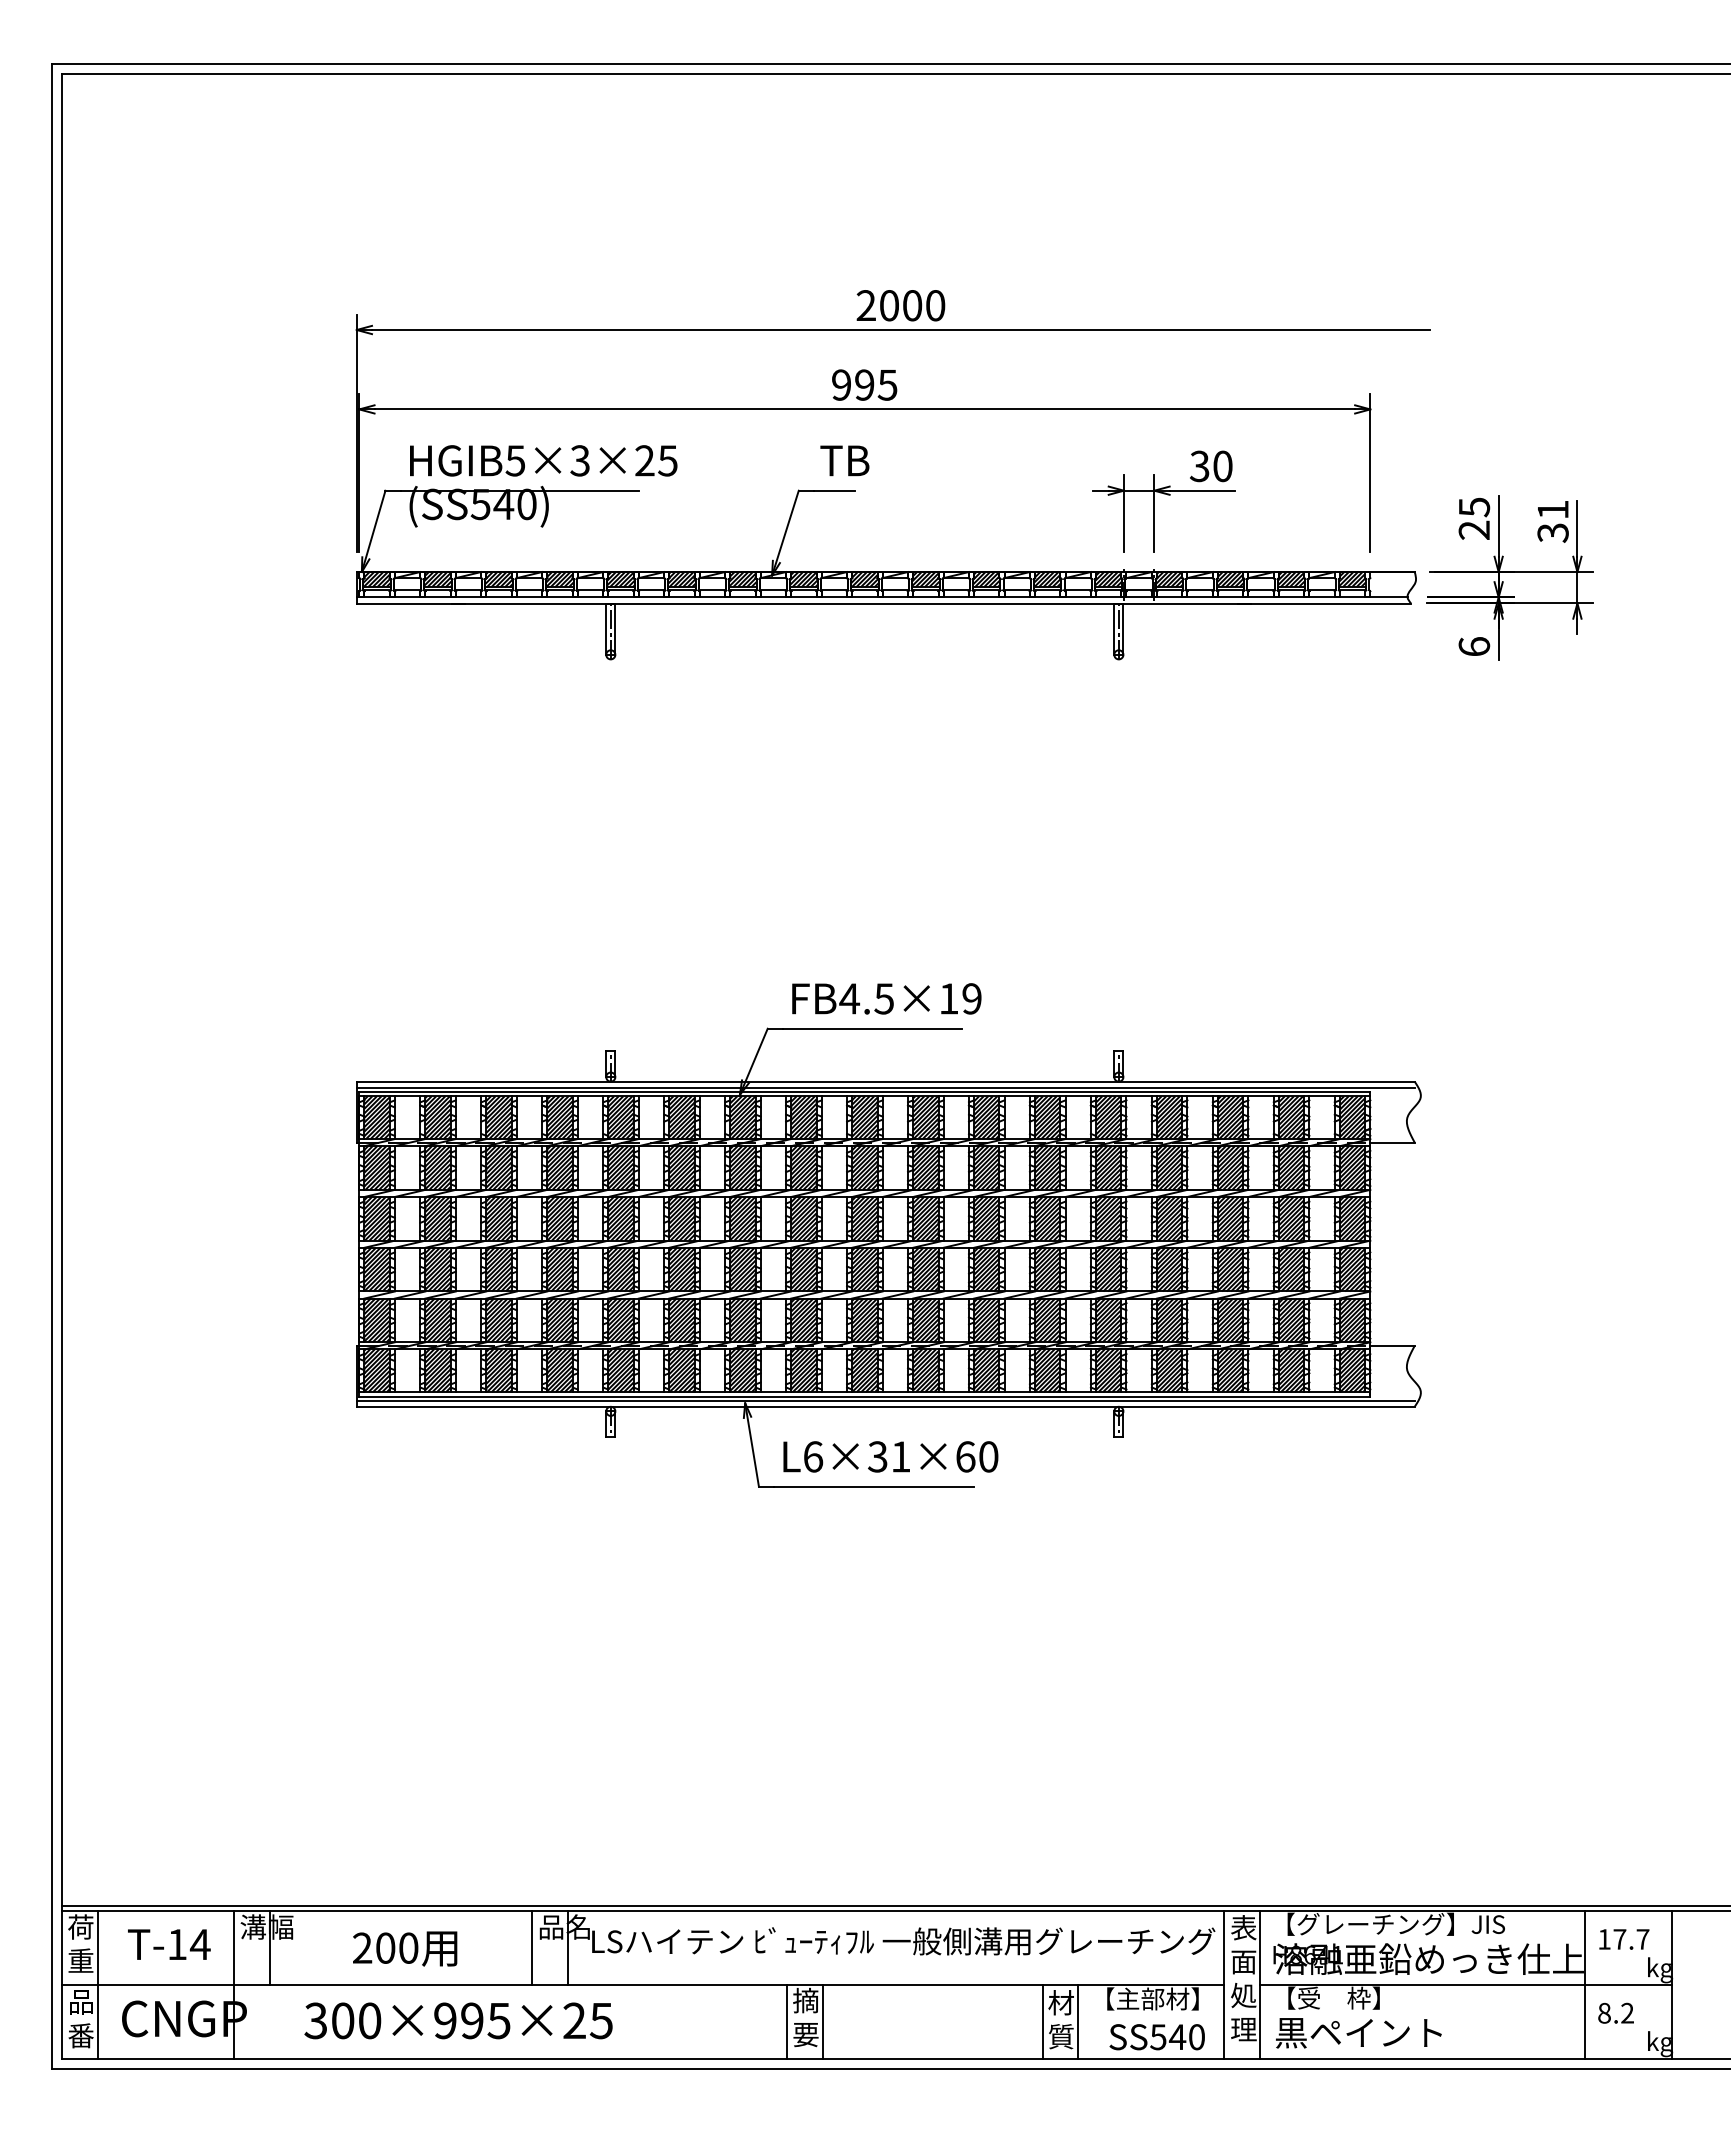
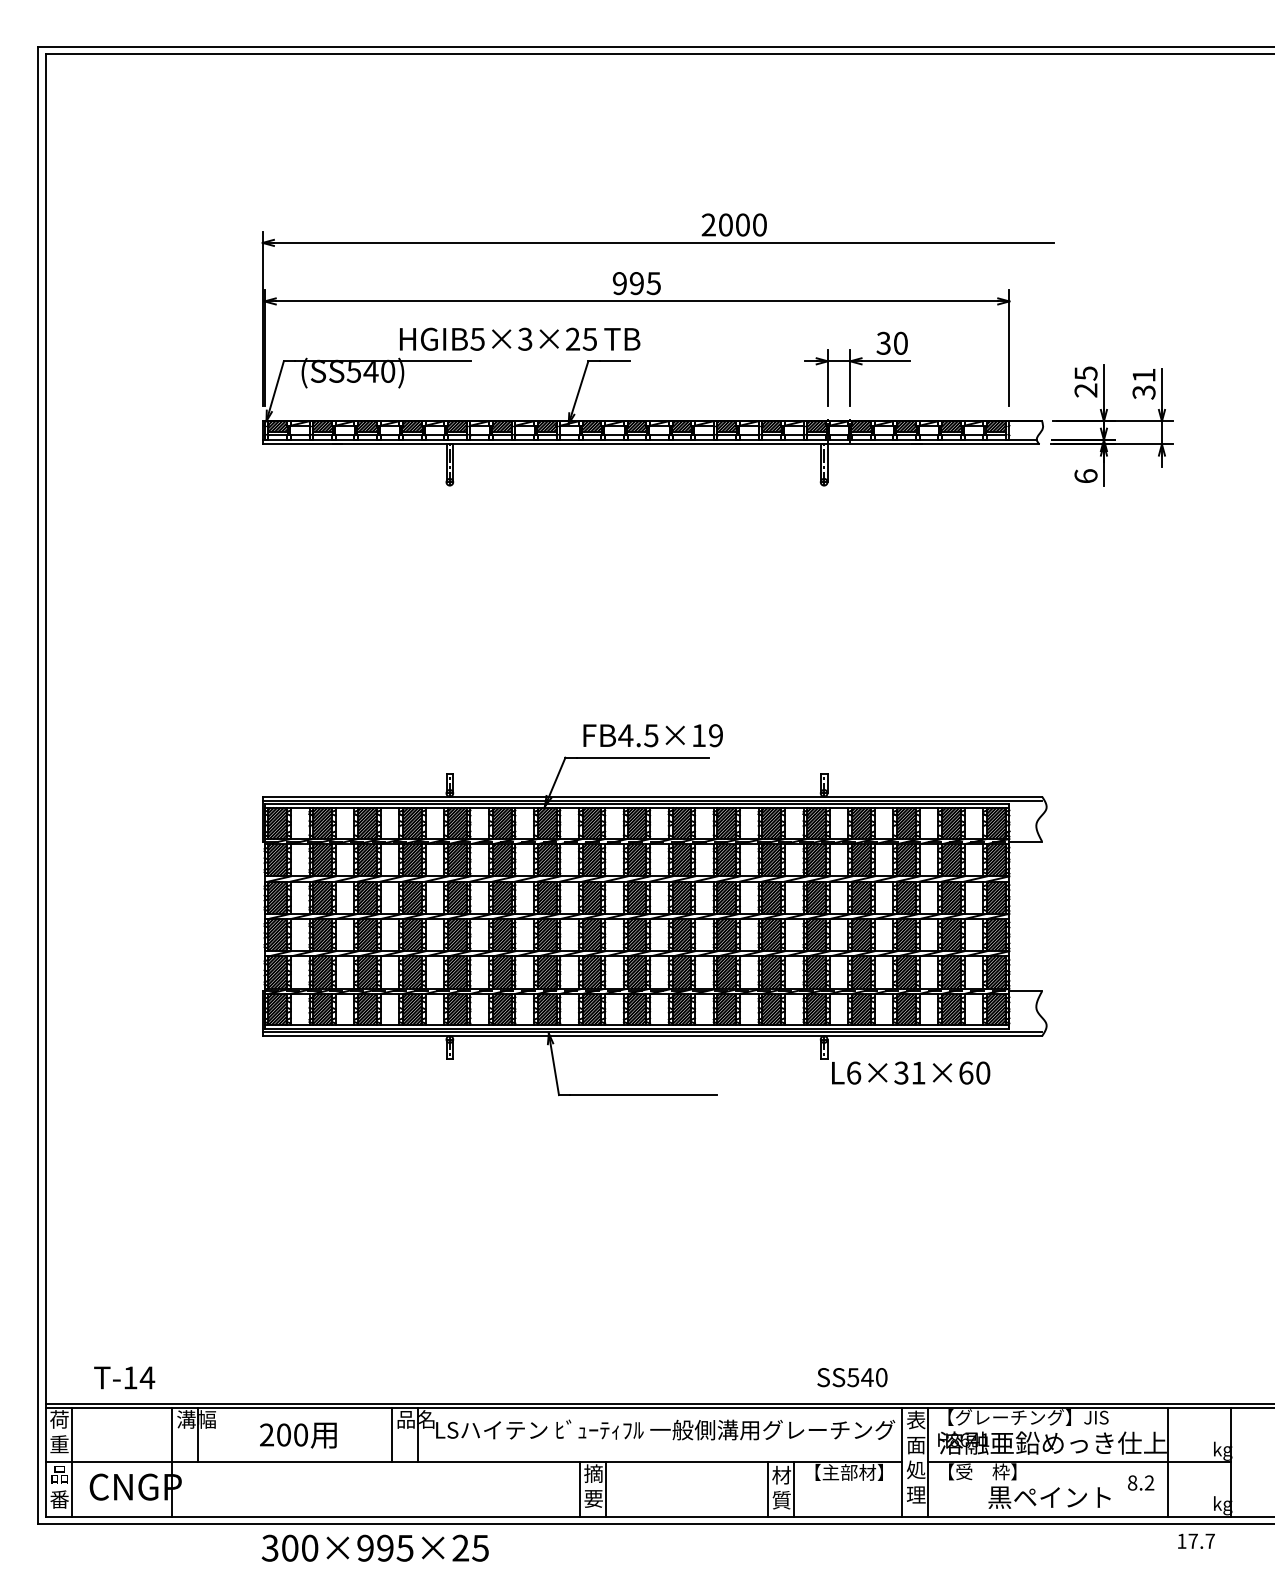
text: (900, 305) -> (734, 224), moved
text: (543, 460) -> (498, 339), moved
text: (890, 1456) -> (910, 1072), moved
text: (1624, 1939) -> (1196, 1541), moved
text: (169, 1944) -> (124, 1377), moved
text: (1615, 2012) -> (1140, 1482), moved
text: (458, 2020) -> (375, 1547), moved
text: (1358, 2033) -> (1049, 1497), moved
text: (1156, 2037) -> (851, 1377), moved

